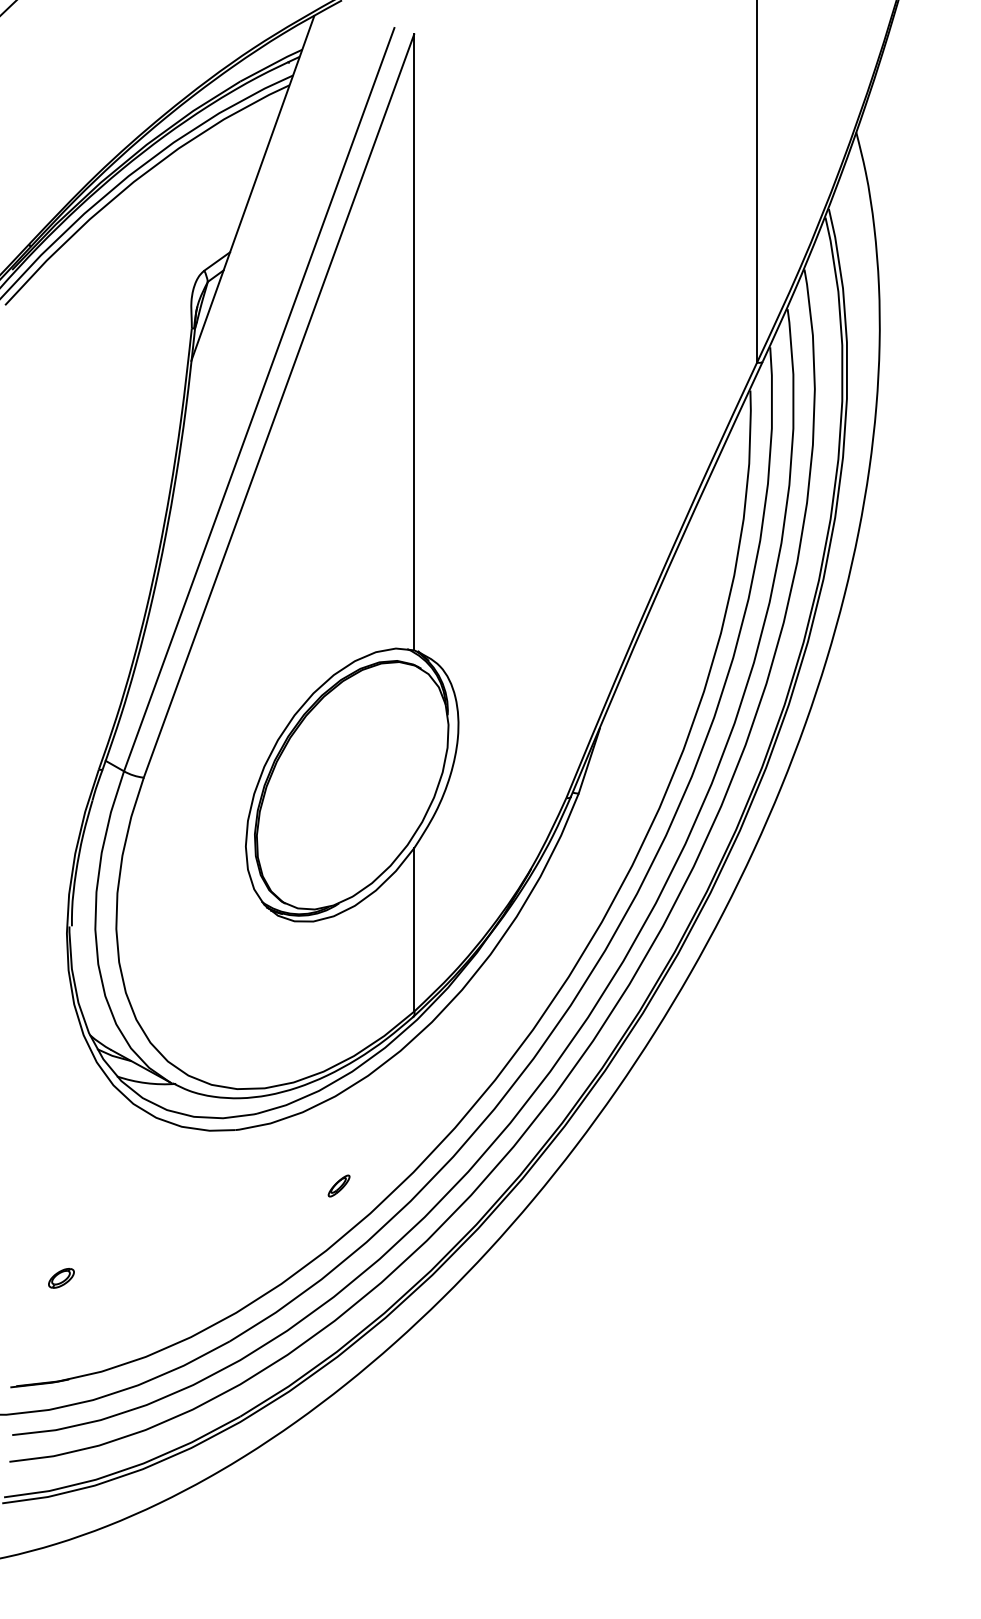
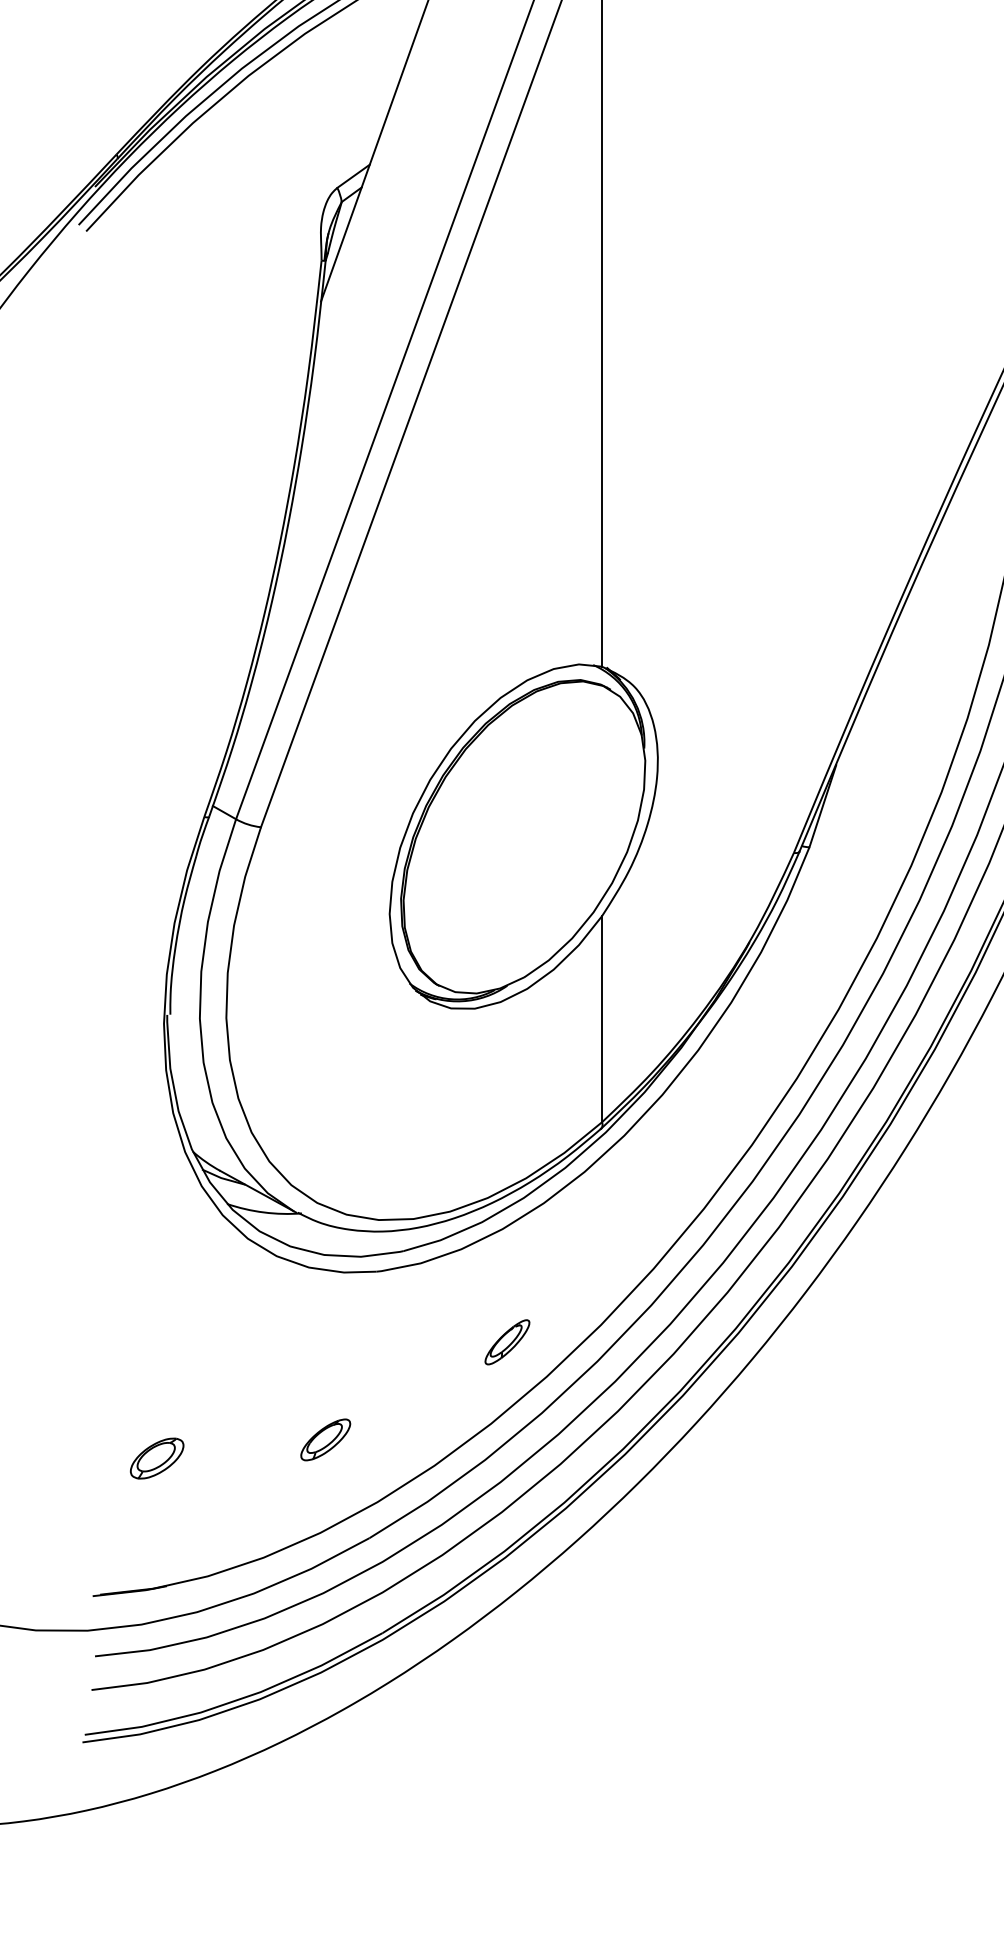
part: (338, 1185) -> (506, 1341), size x1.67
part: (194, 1263) -> (324, 1439), added
part: (61, 1278) -> (157, 1458), size x1.67

